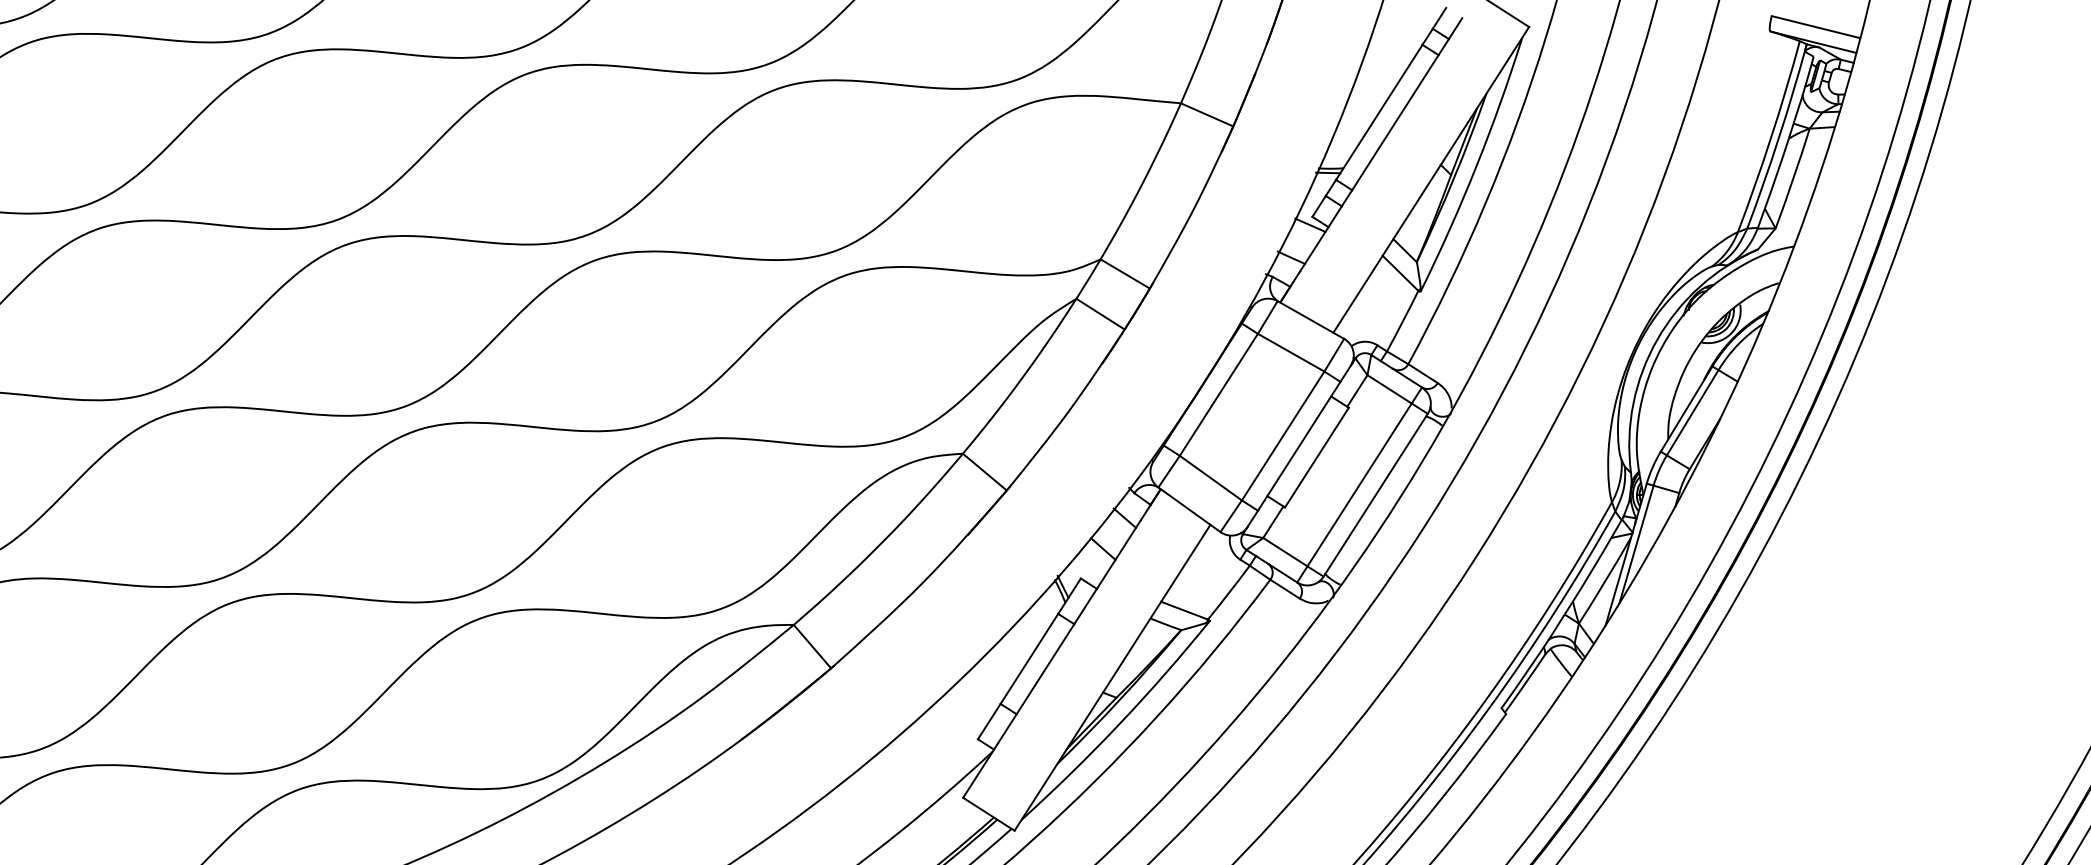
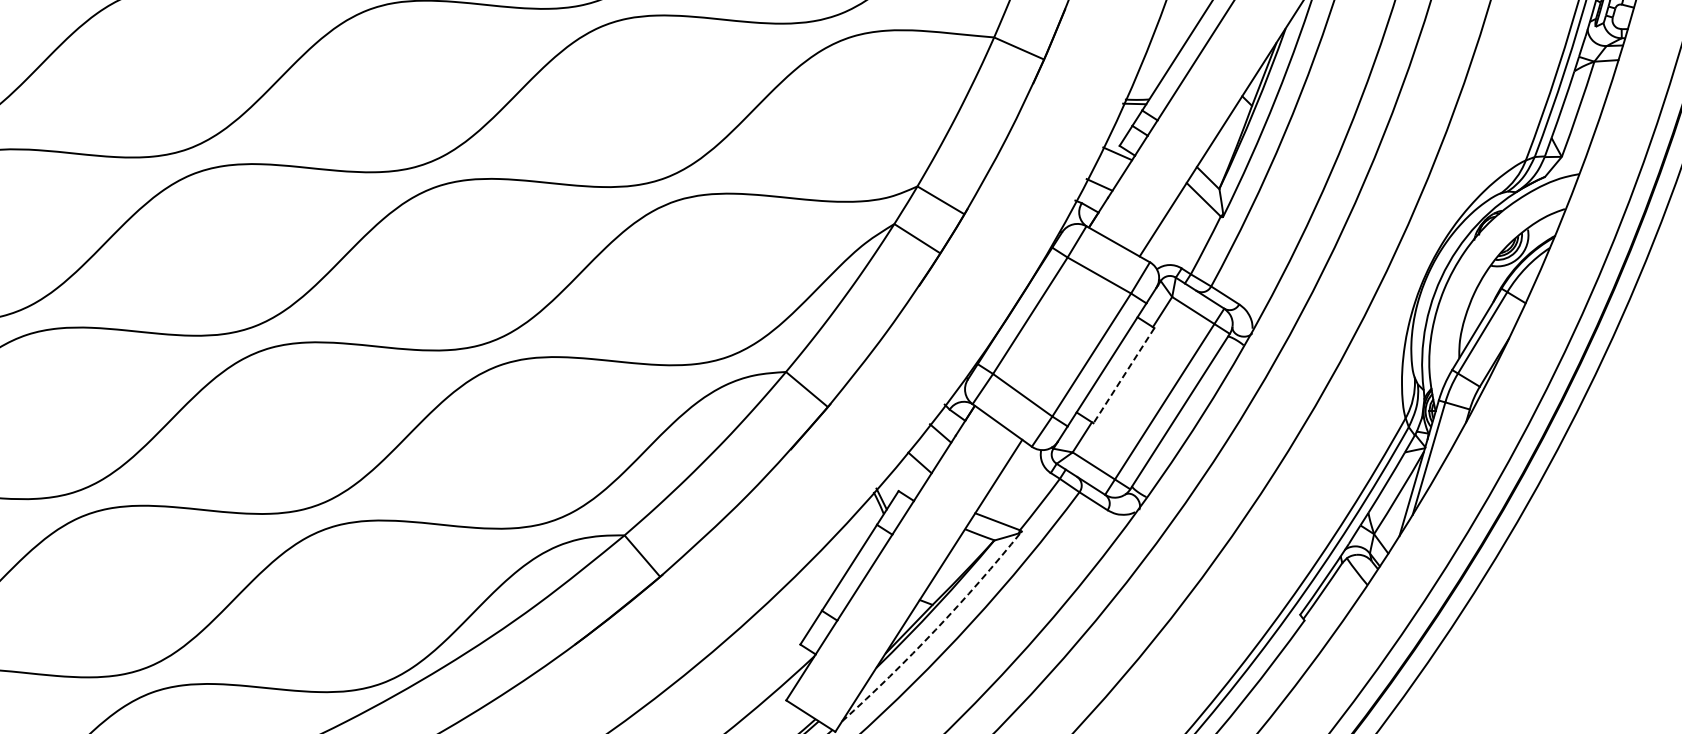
line: (1316, 458) -> (1123, 376), solid -> dashed
arc: (1119, 724) -> (935, 630), solid -> dashed

